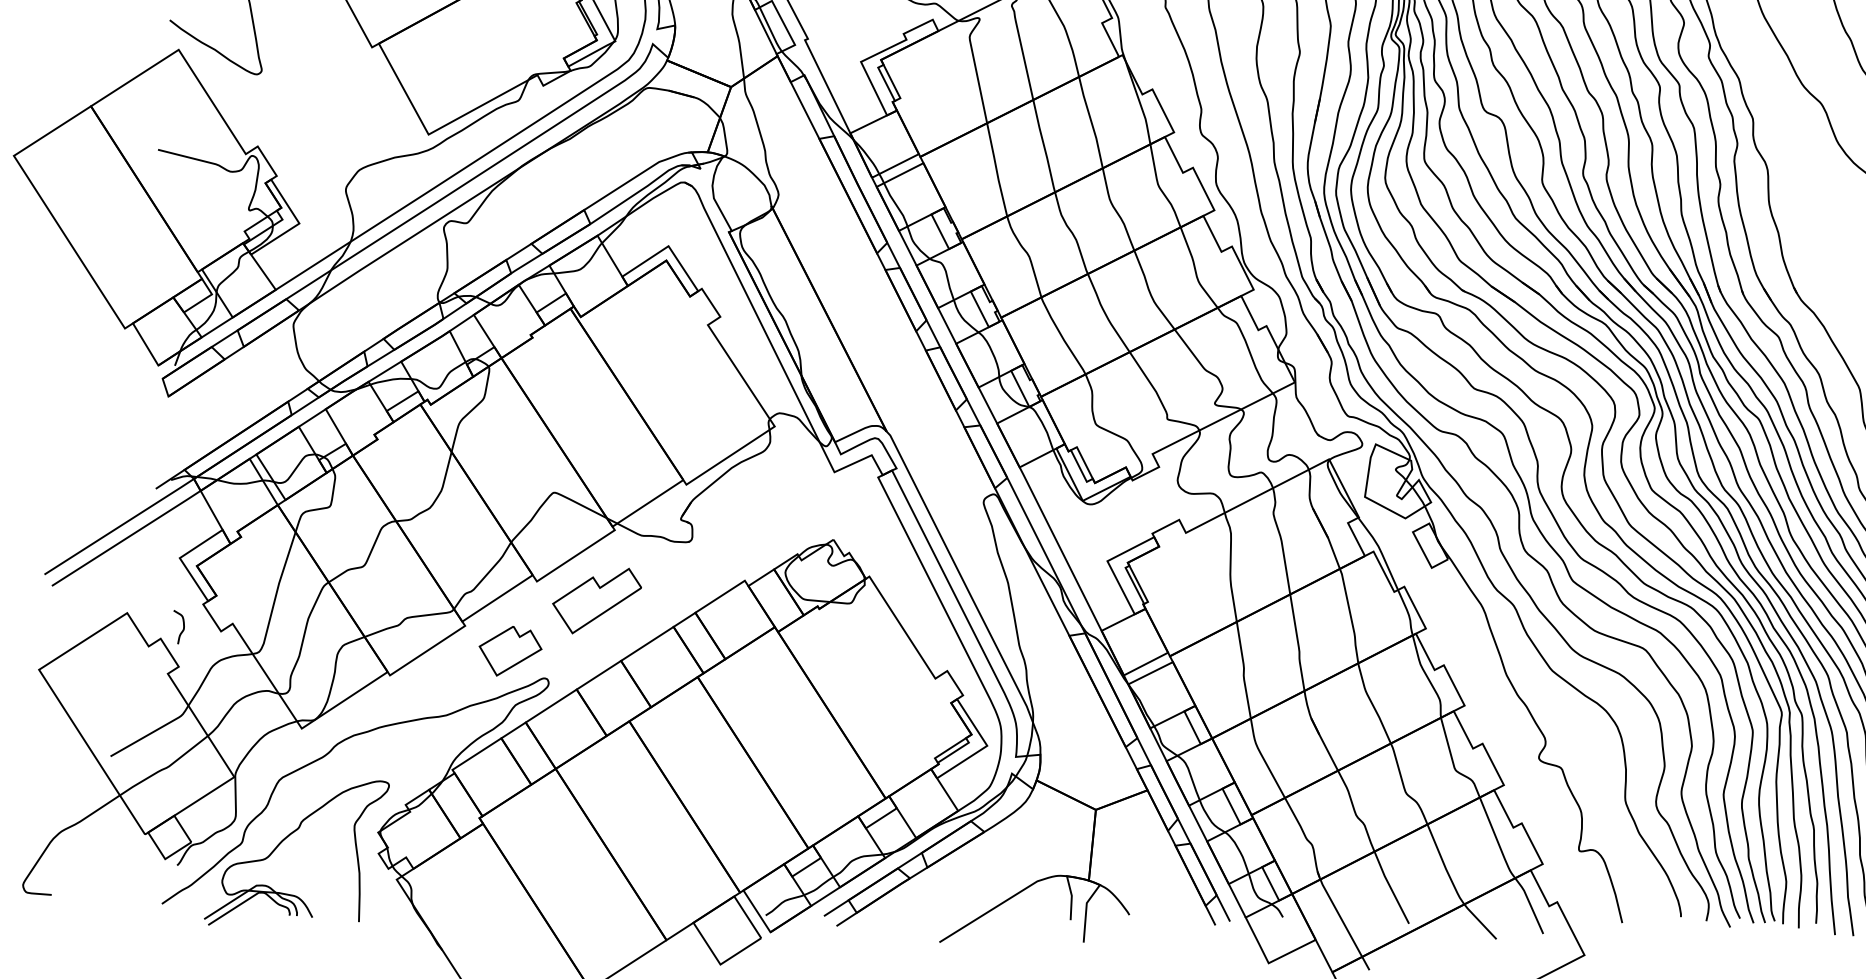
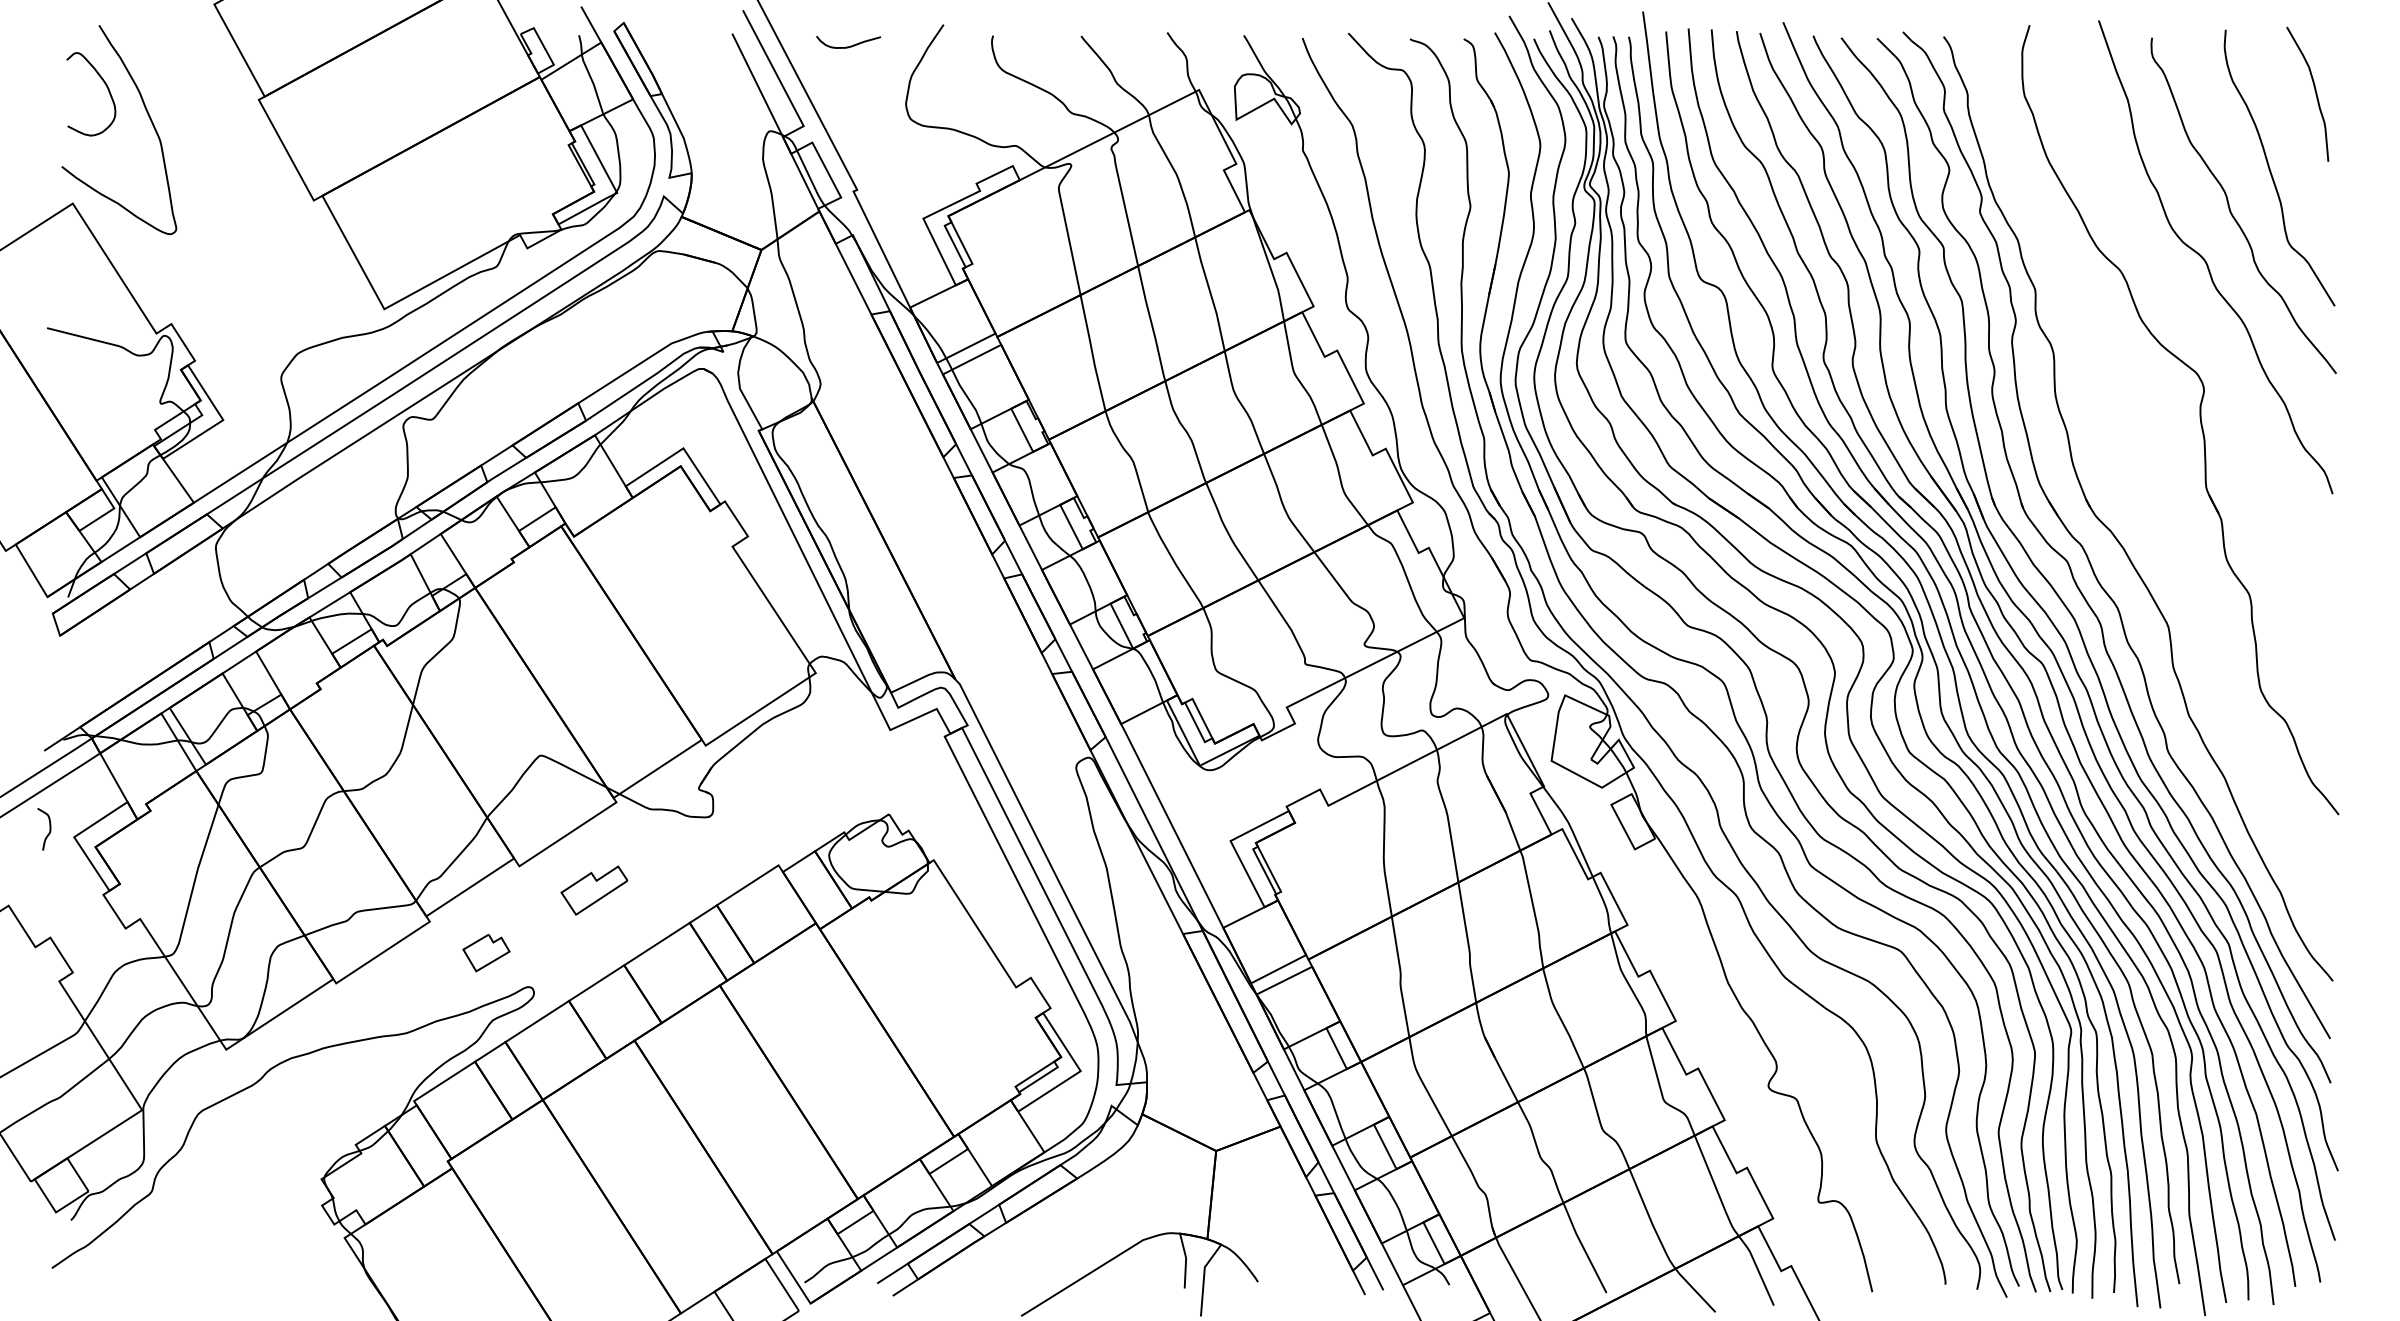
part: (597, 600) -> (594, 890), size x0.6
curve: (183, 627) -> (49, 829), moved
part: (510, 650) -> (486, 952), size x0.6
part: (285, 839) -> (205, 1188), removed

